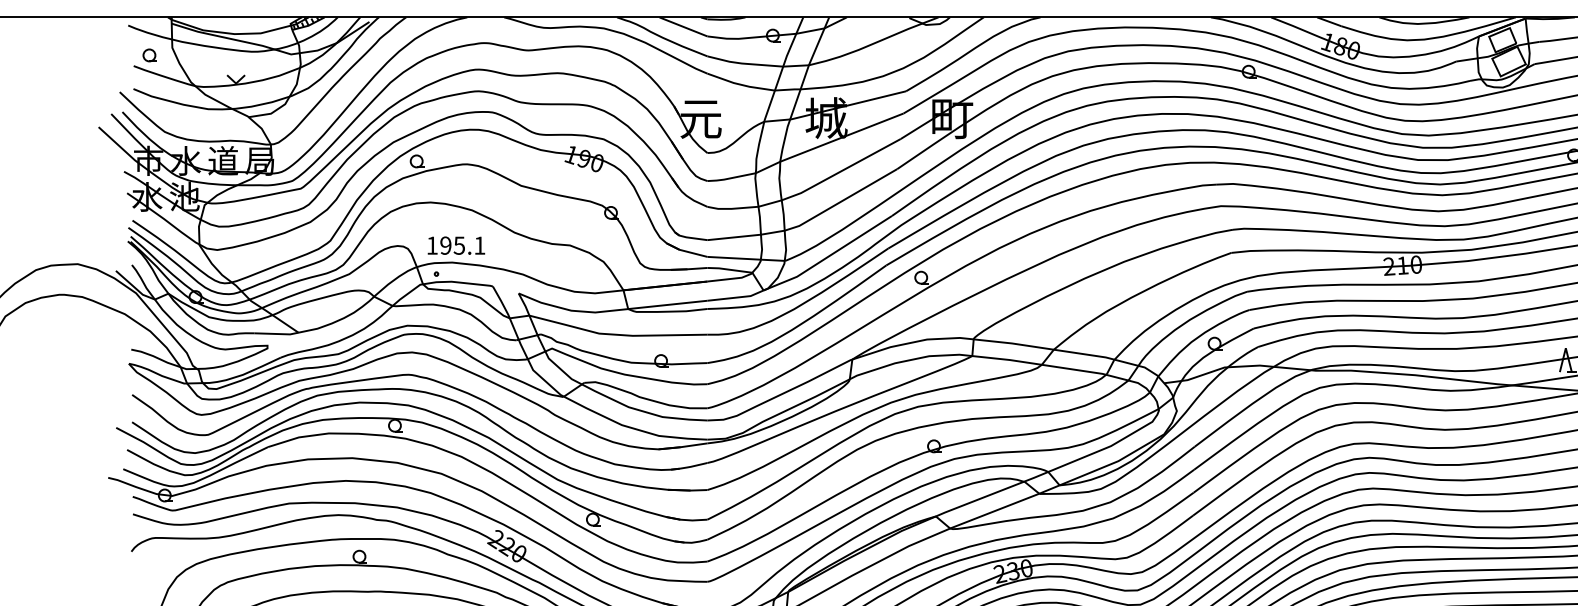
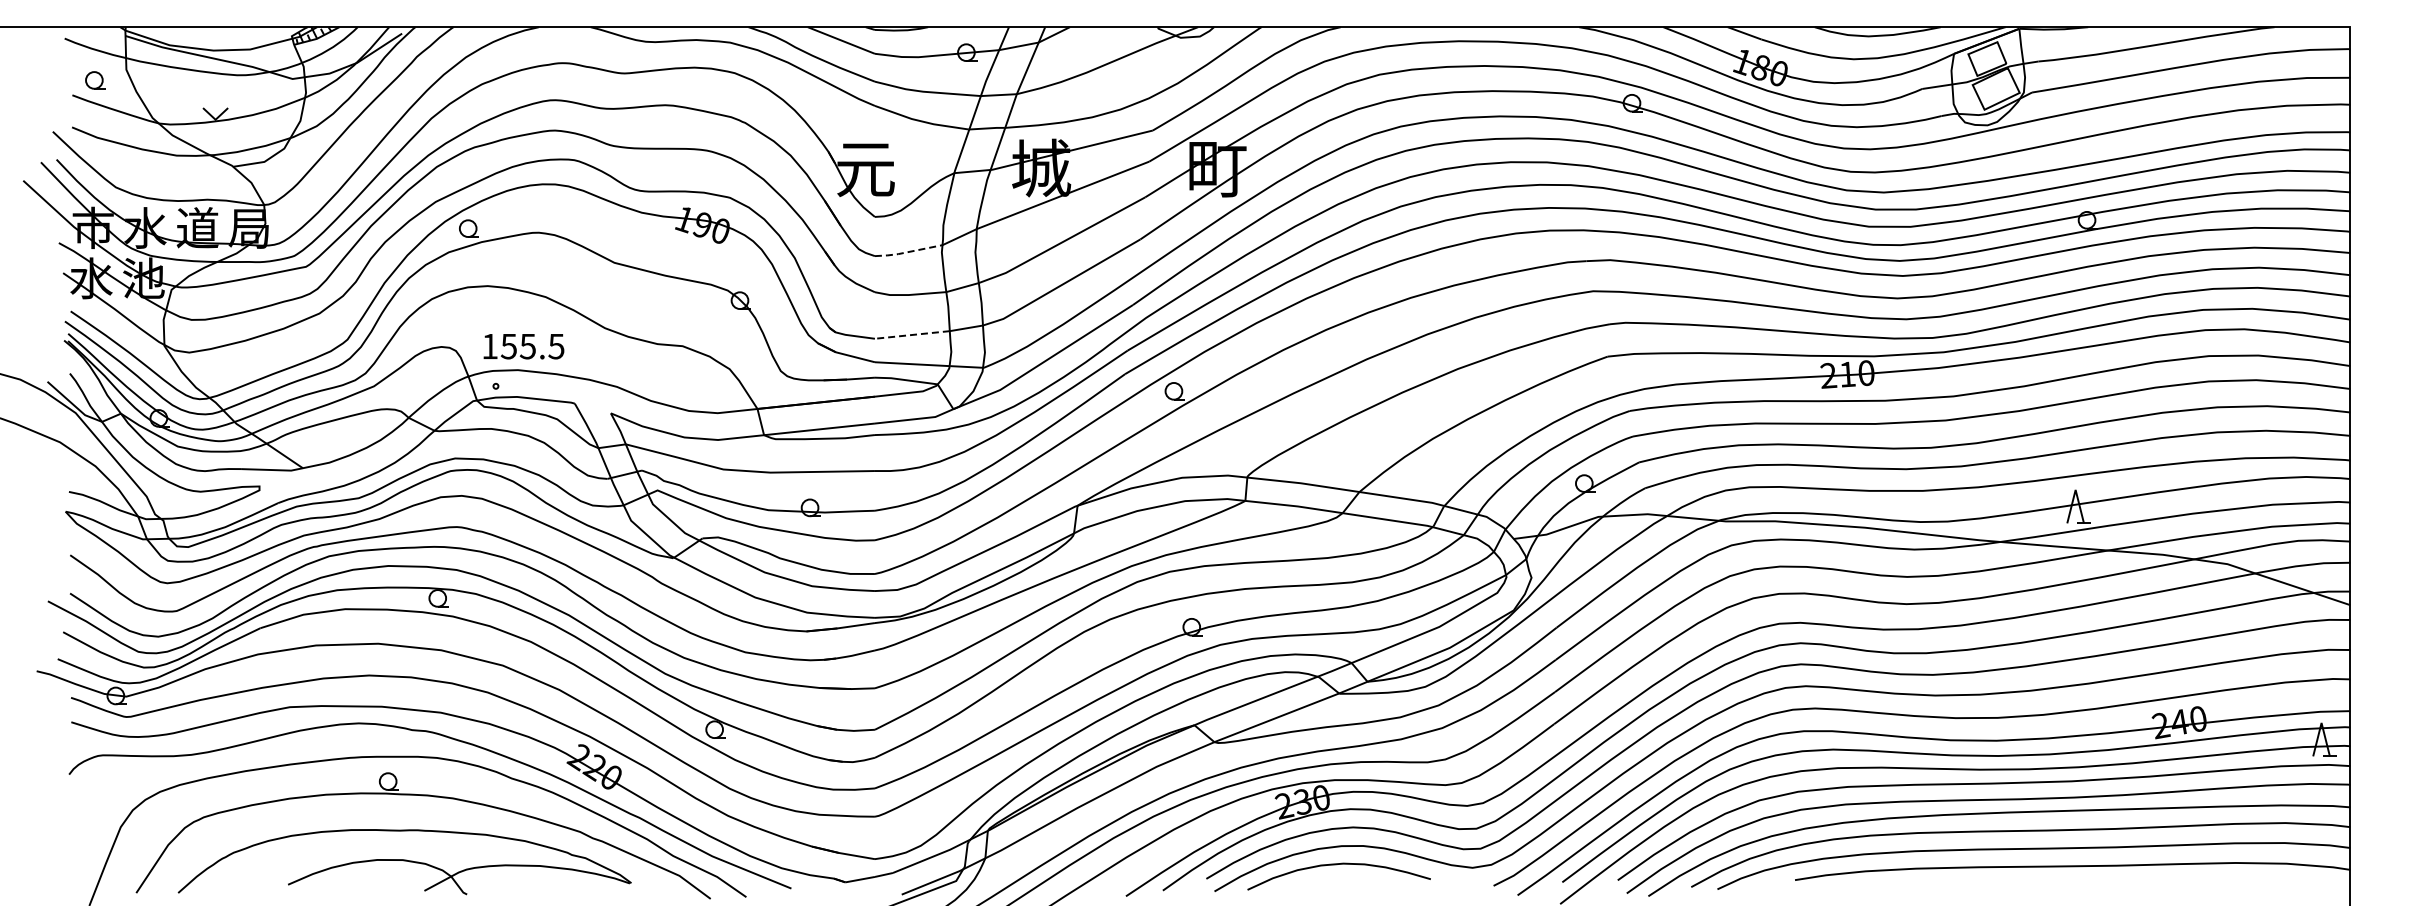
line: (730, 178) -> (907, 252), solid -> dashed
line: (734, 237) -> (912, 334), solid -> dashed
text: (462, 245) -> (532, 346), 195.1 -> 155.5

